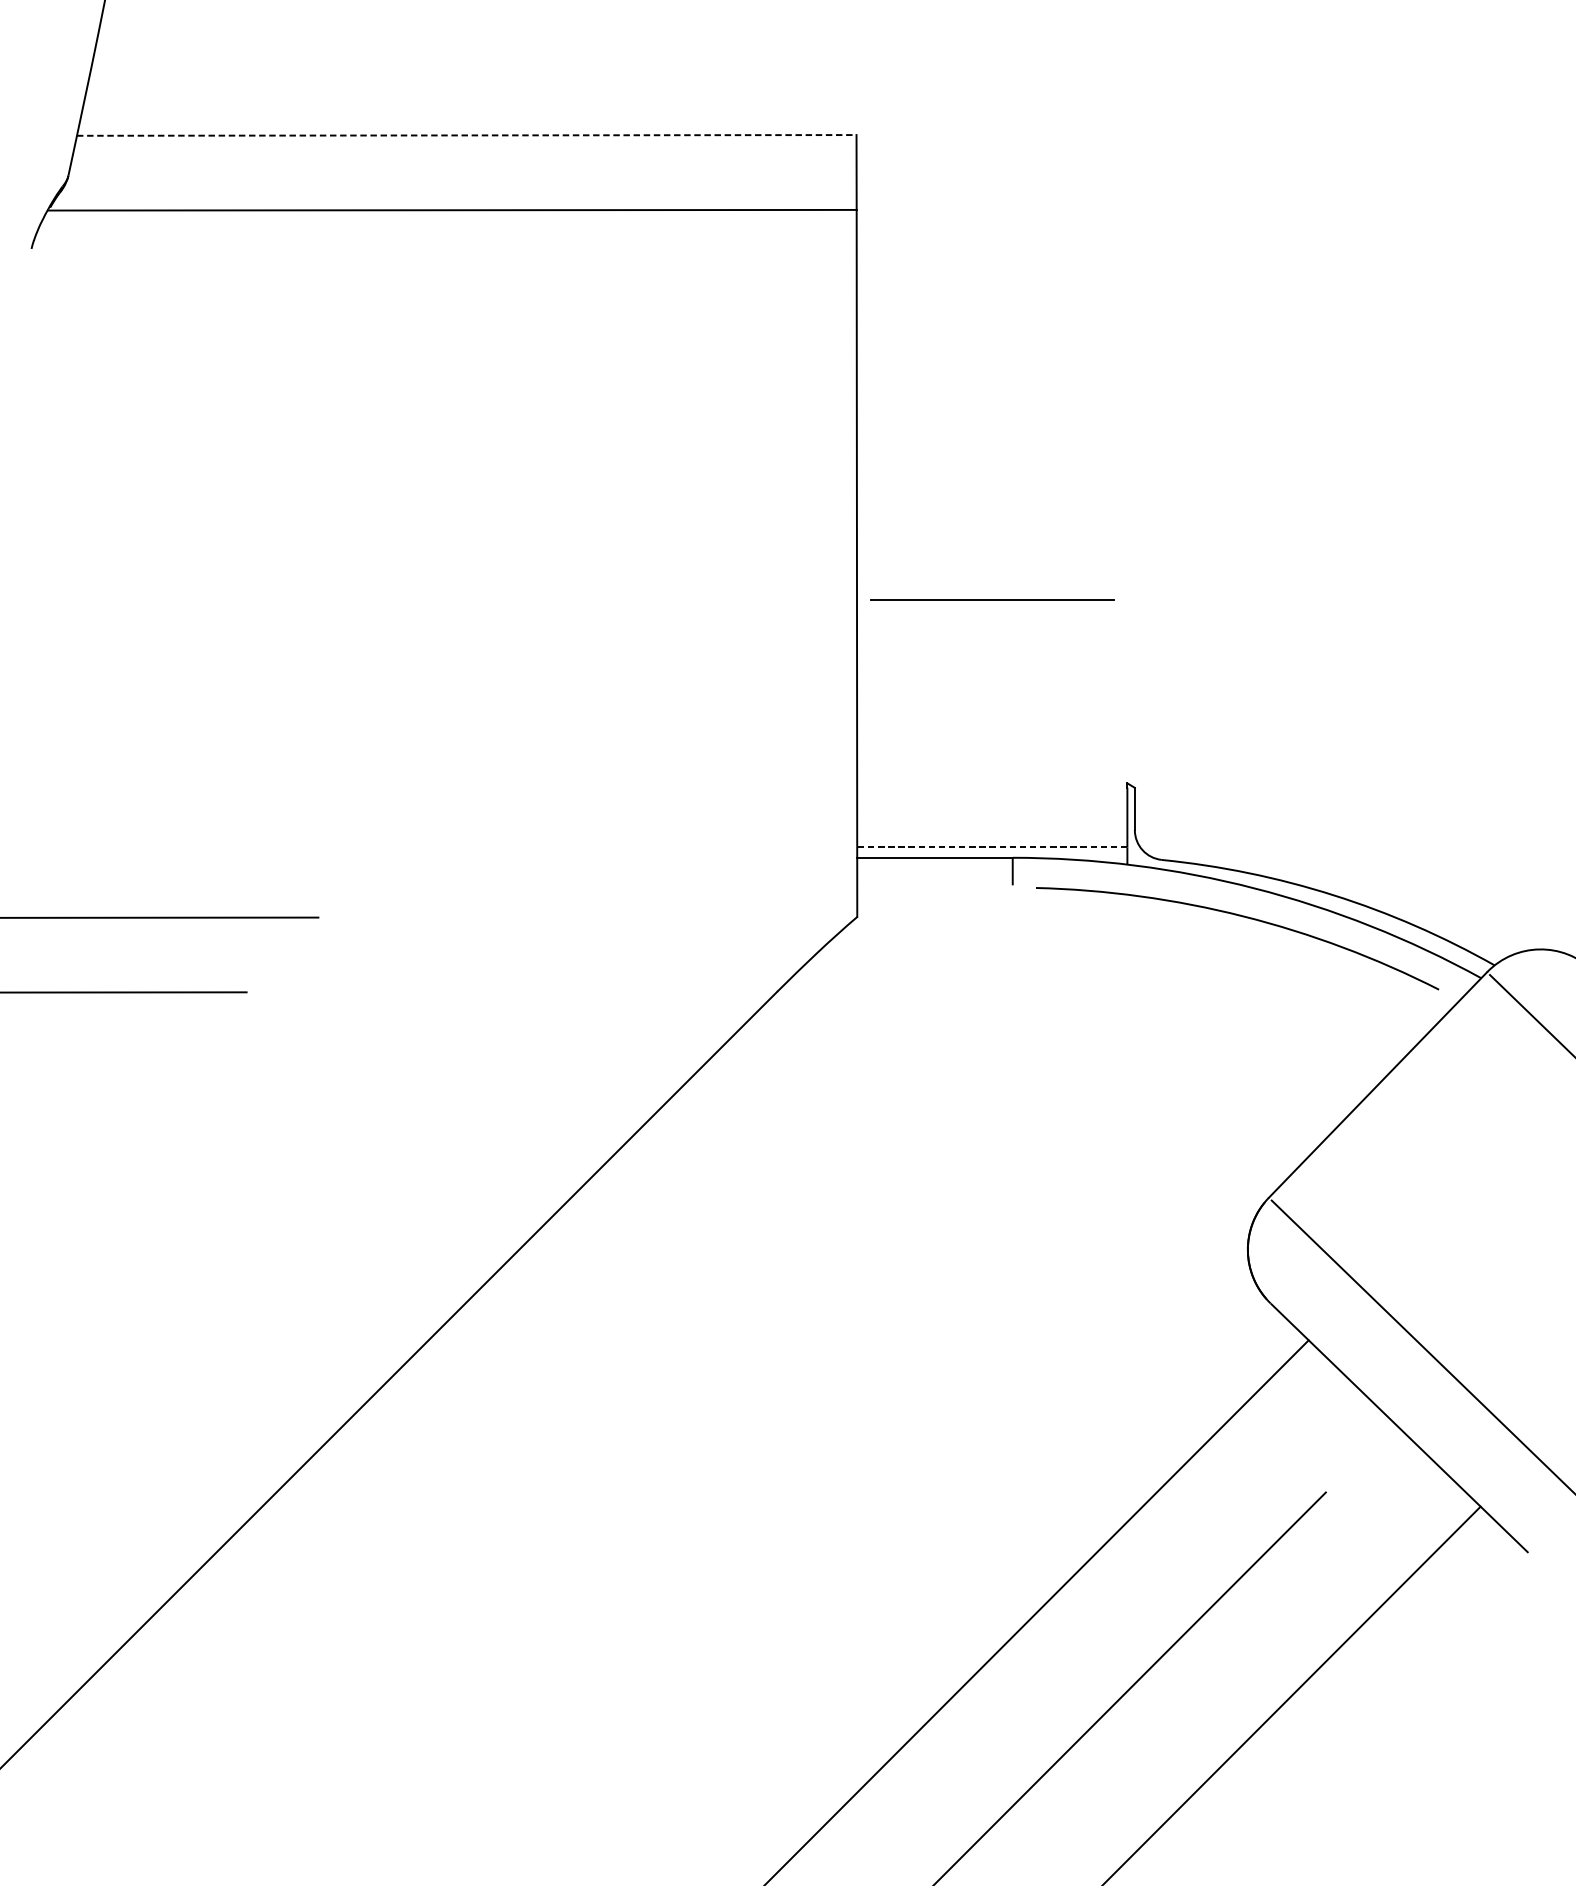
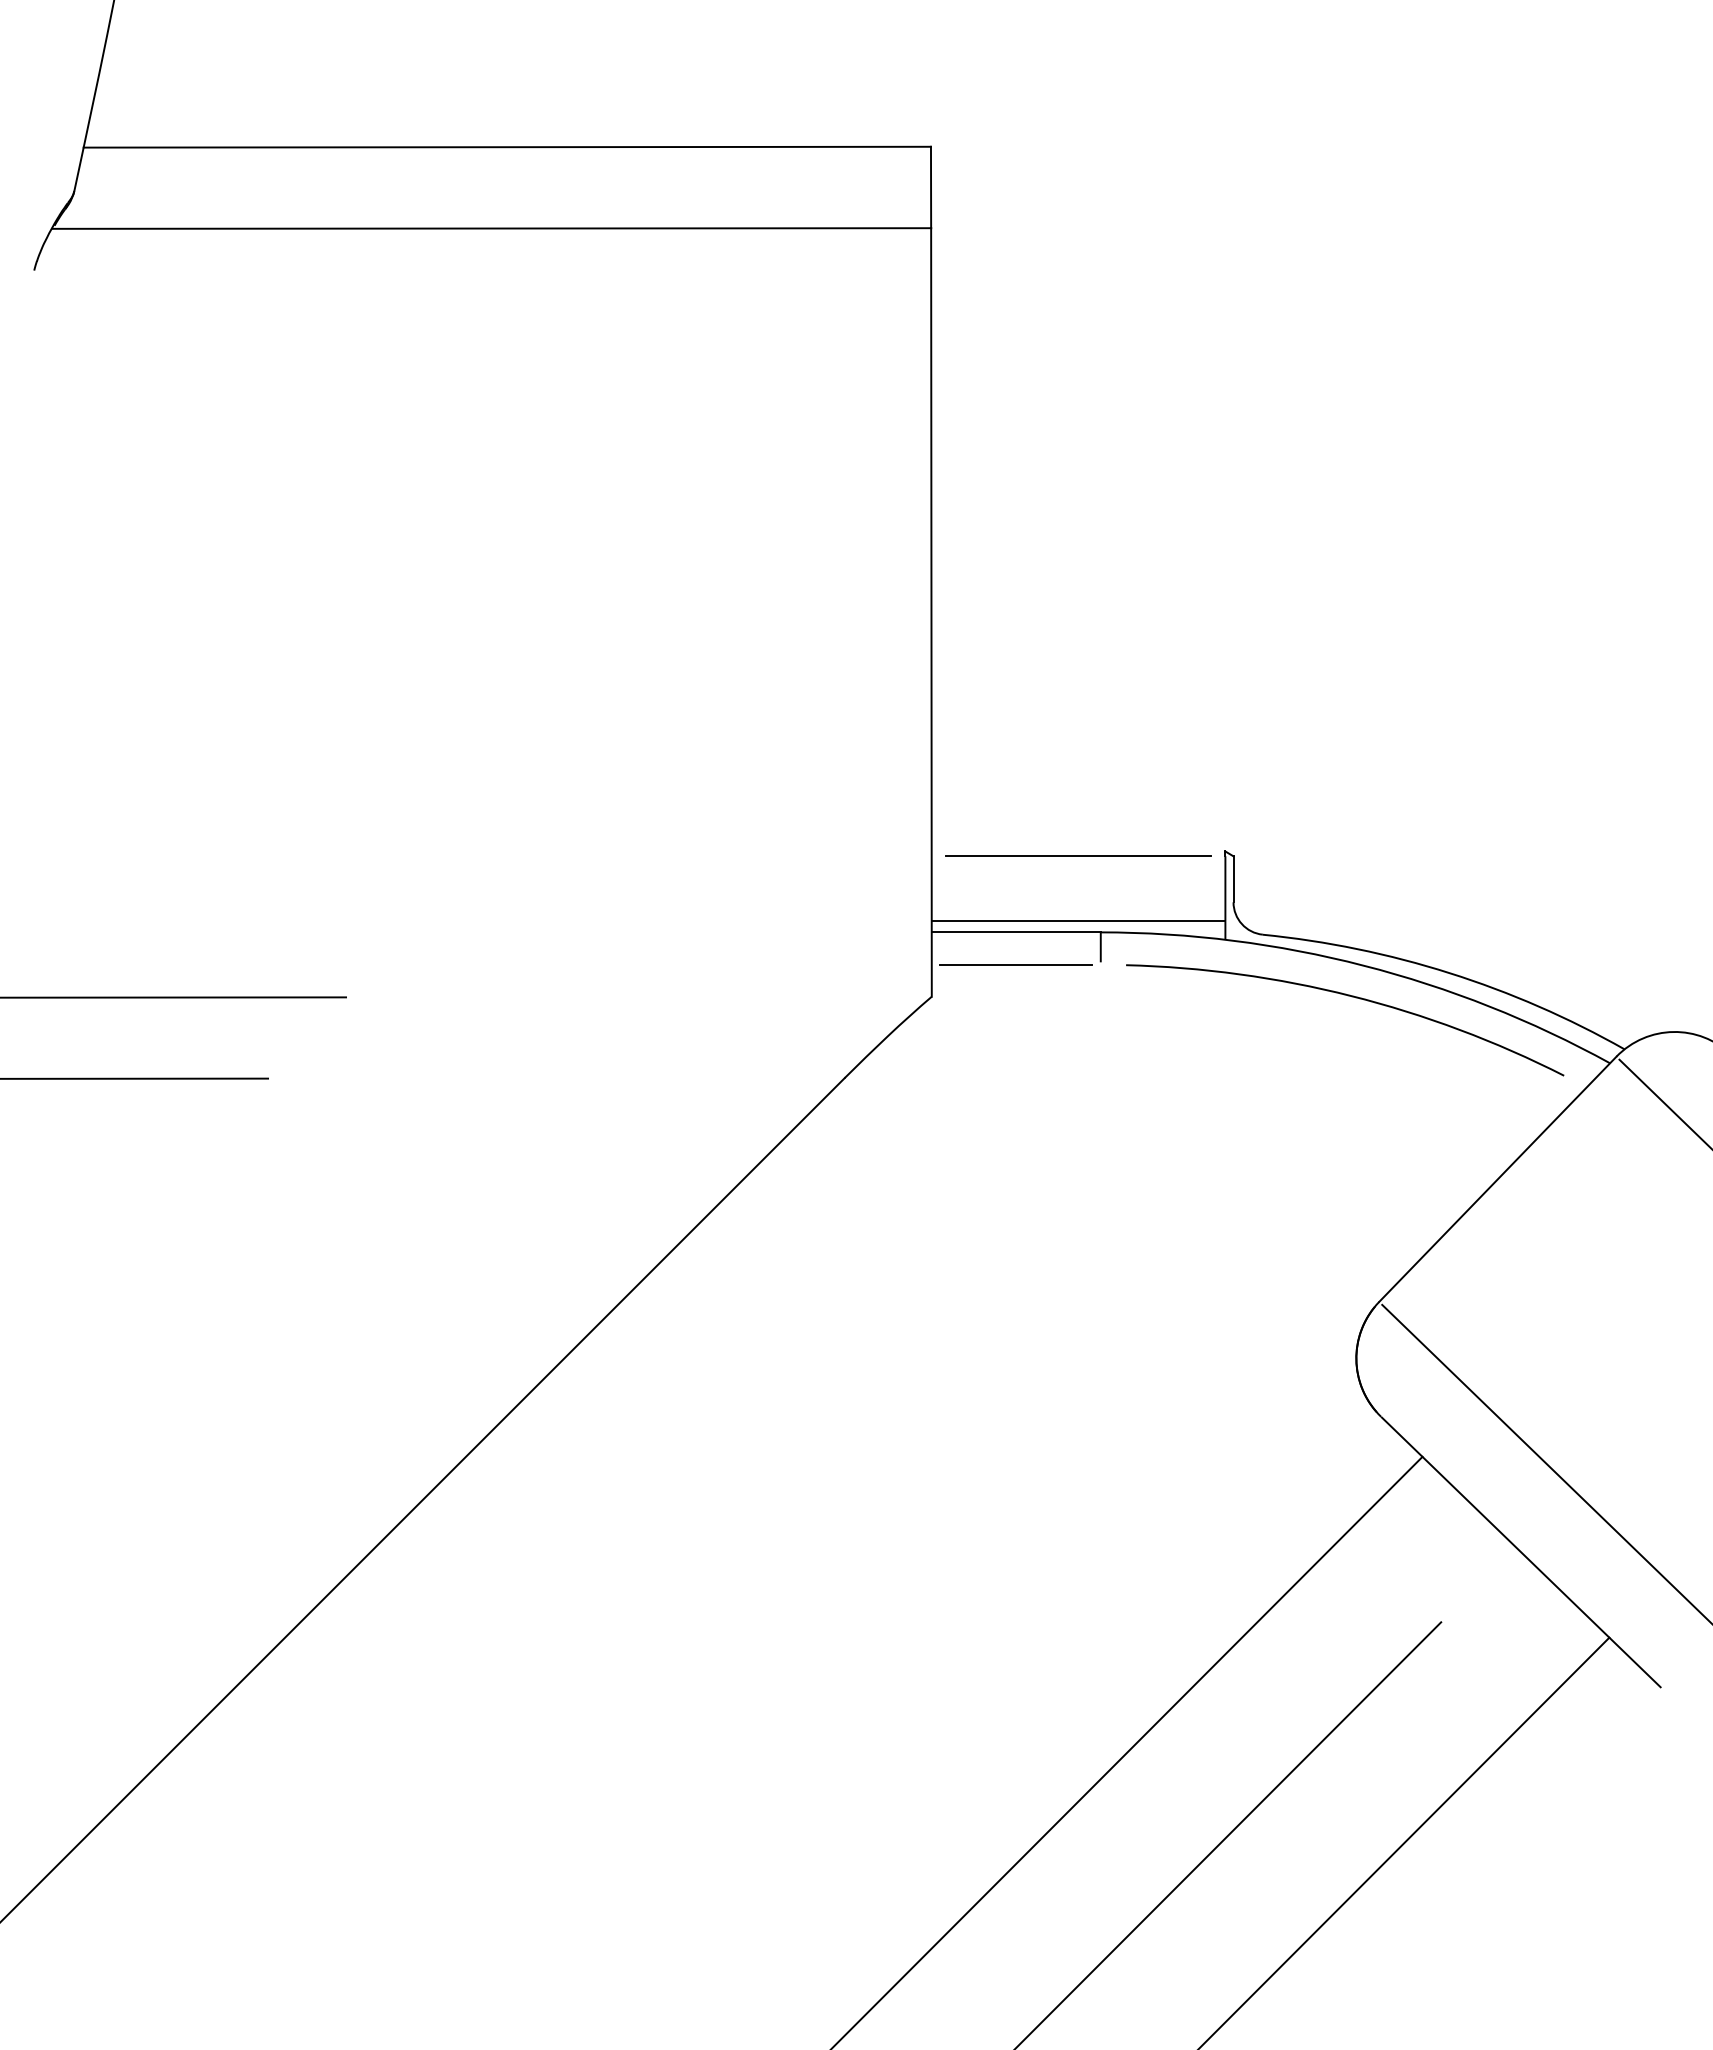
line: (466, 135) -> (507, 147), dashed -> solid
line: (992, 599) -> (1078, 855), moved
line: (992, 847) -> (1078, 921), dashed -> solid
line: (935, 887) -> (1016, 964), added

